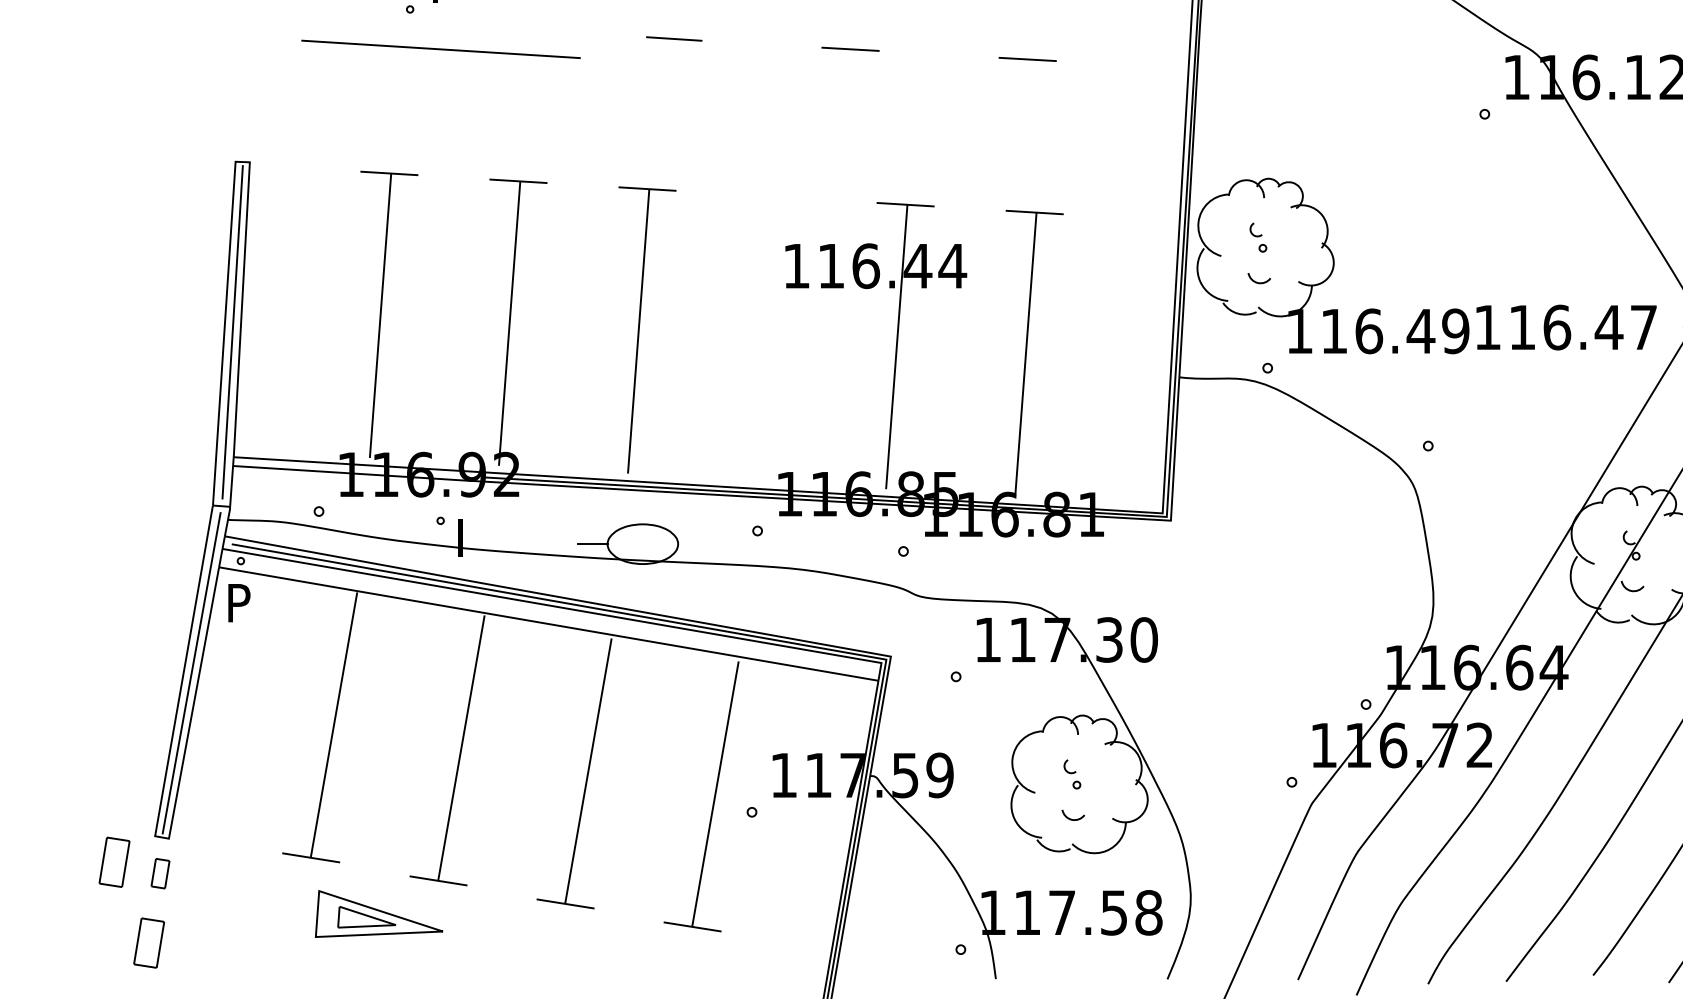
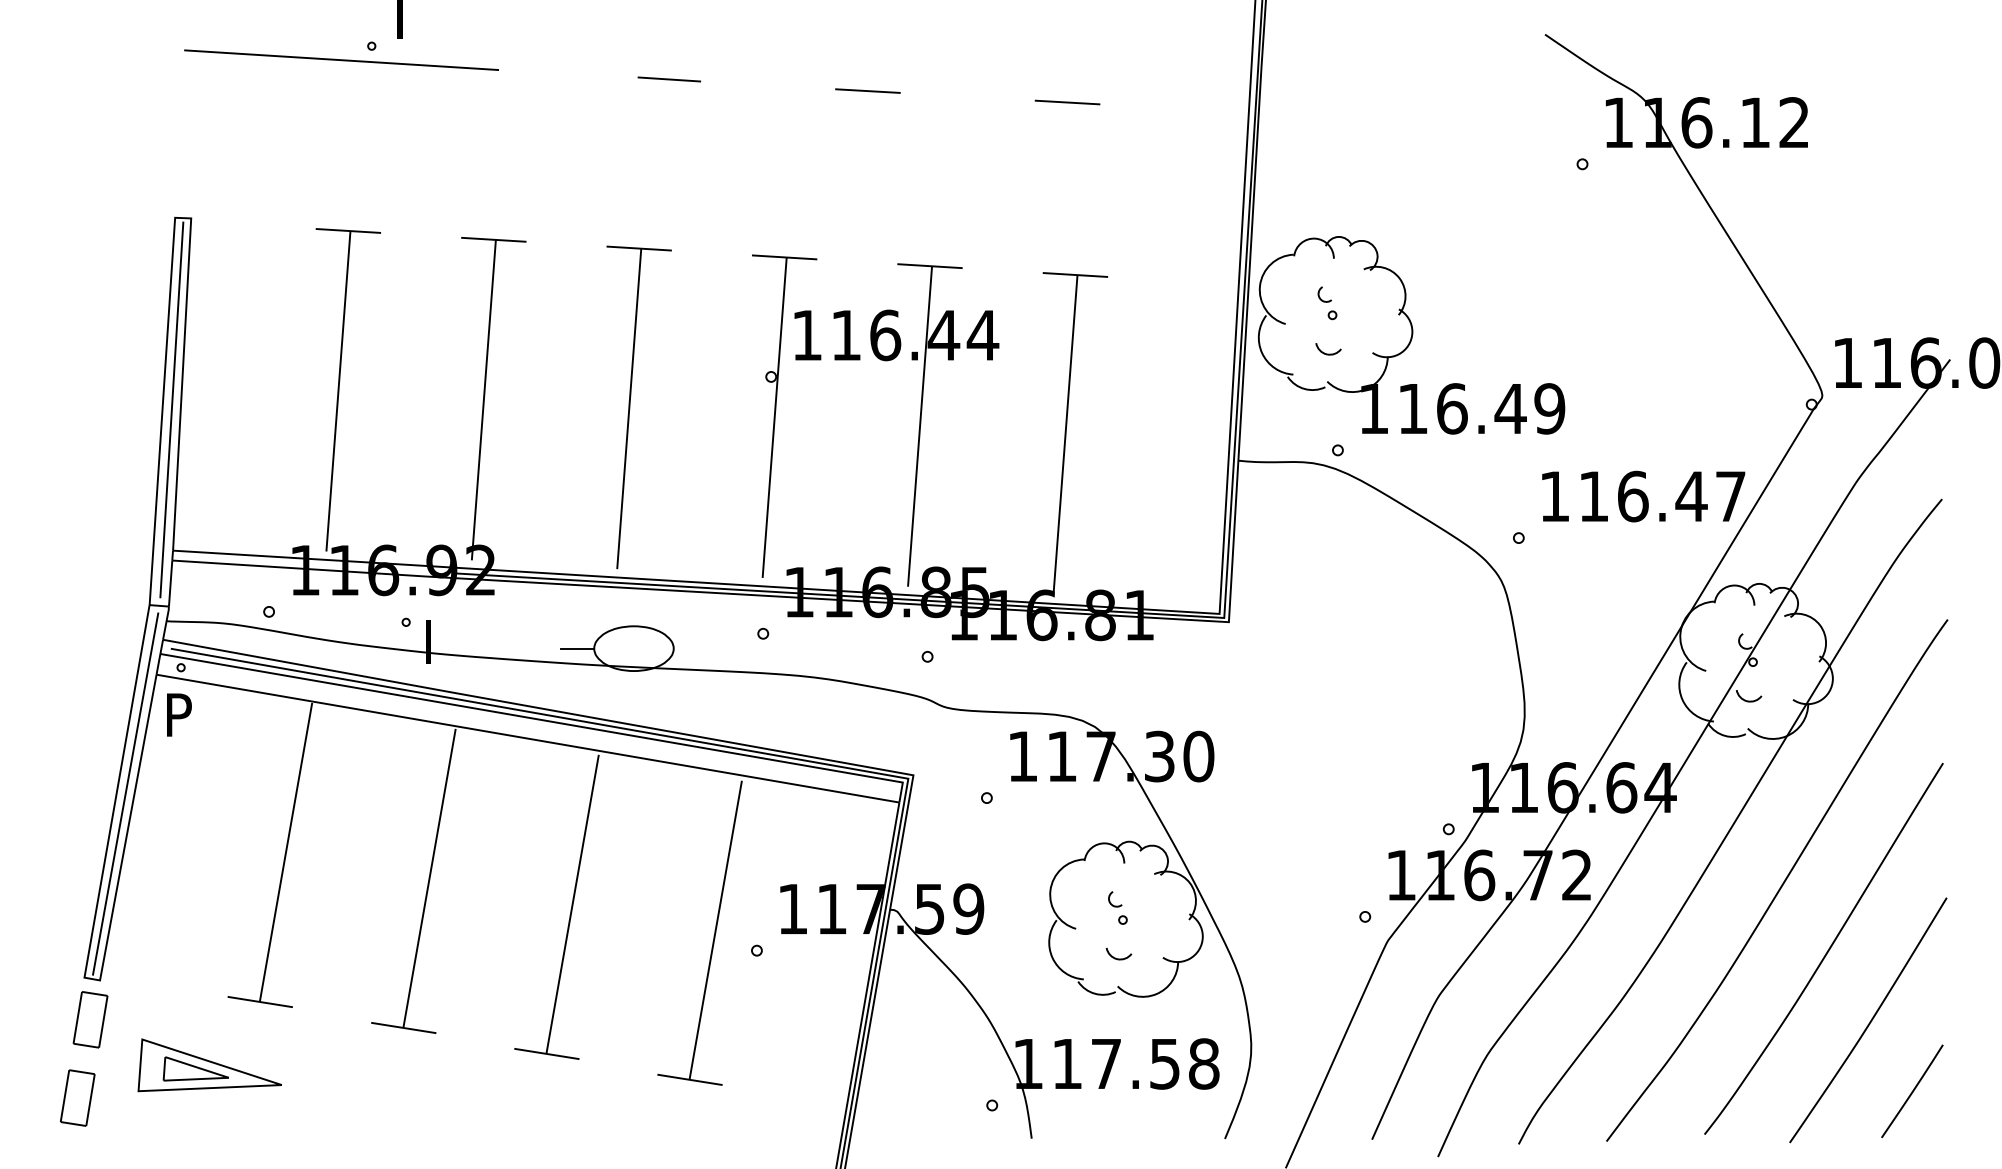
line: (440, 48) -> (341, 59), moved
text: (1566, 327) -> (1643, 496), moved
part: (768, 337) -> (775, 415), added
part: (114, 861) -> (38, 1006), removed
part: (160, 873) -> (90, 1019), size x1.67
part: (378, 914) -> (209, 1065), moved

